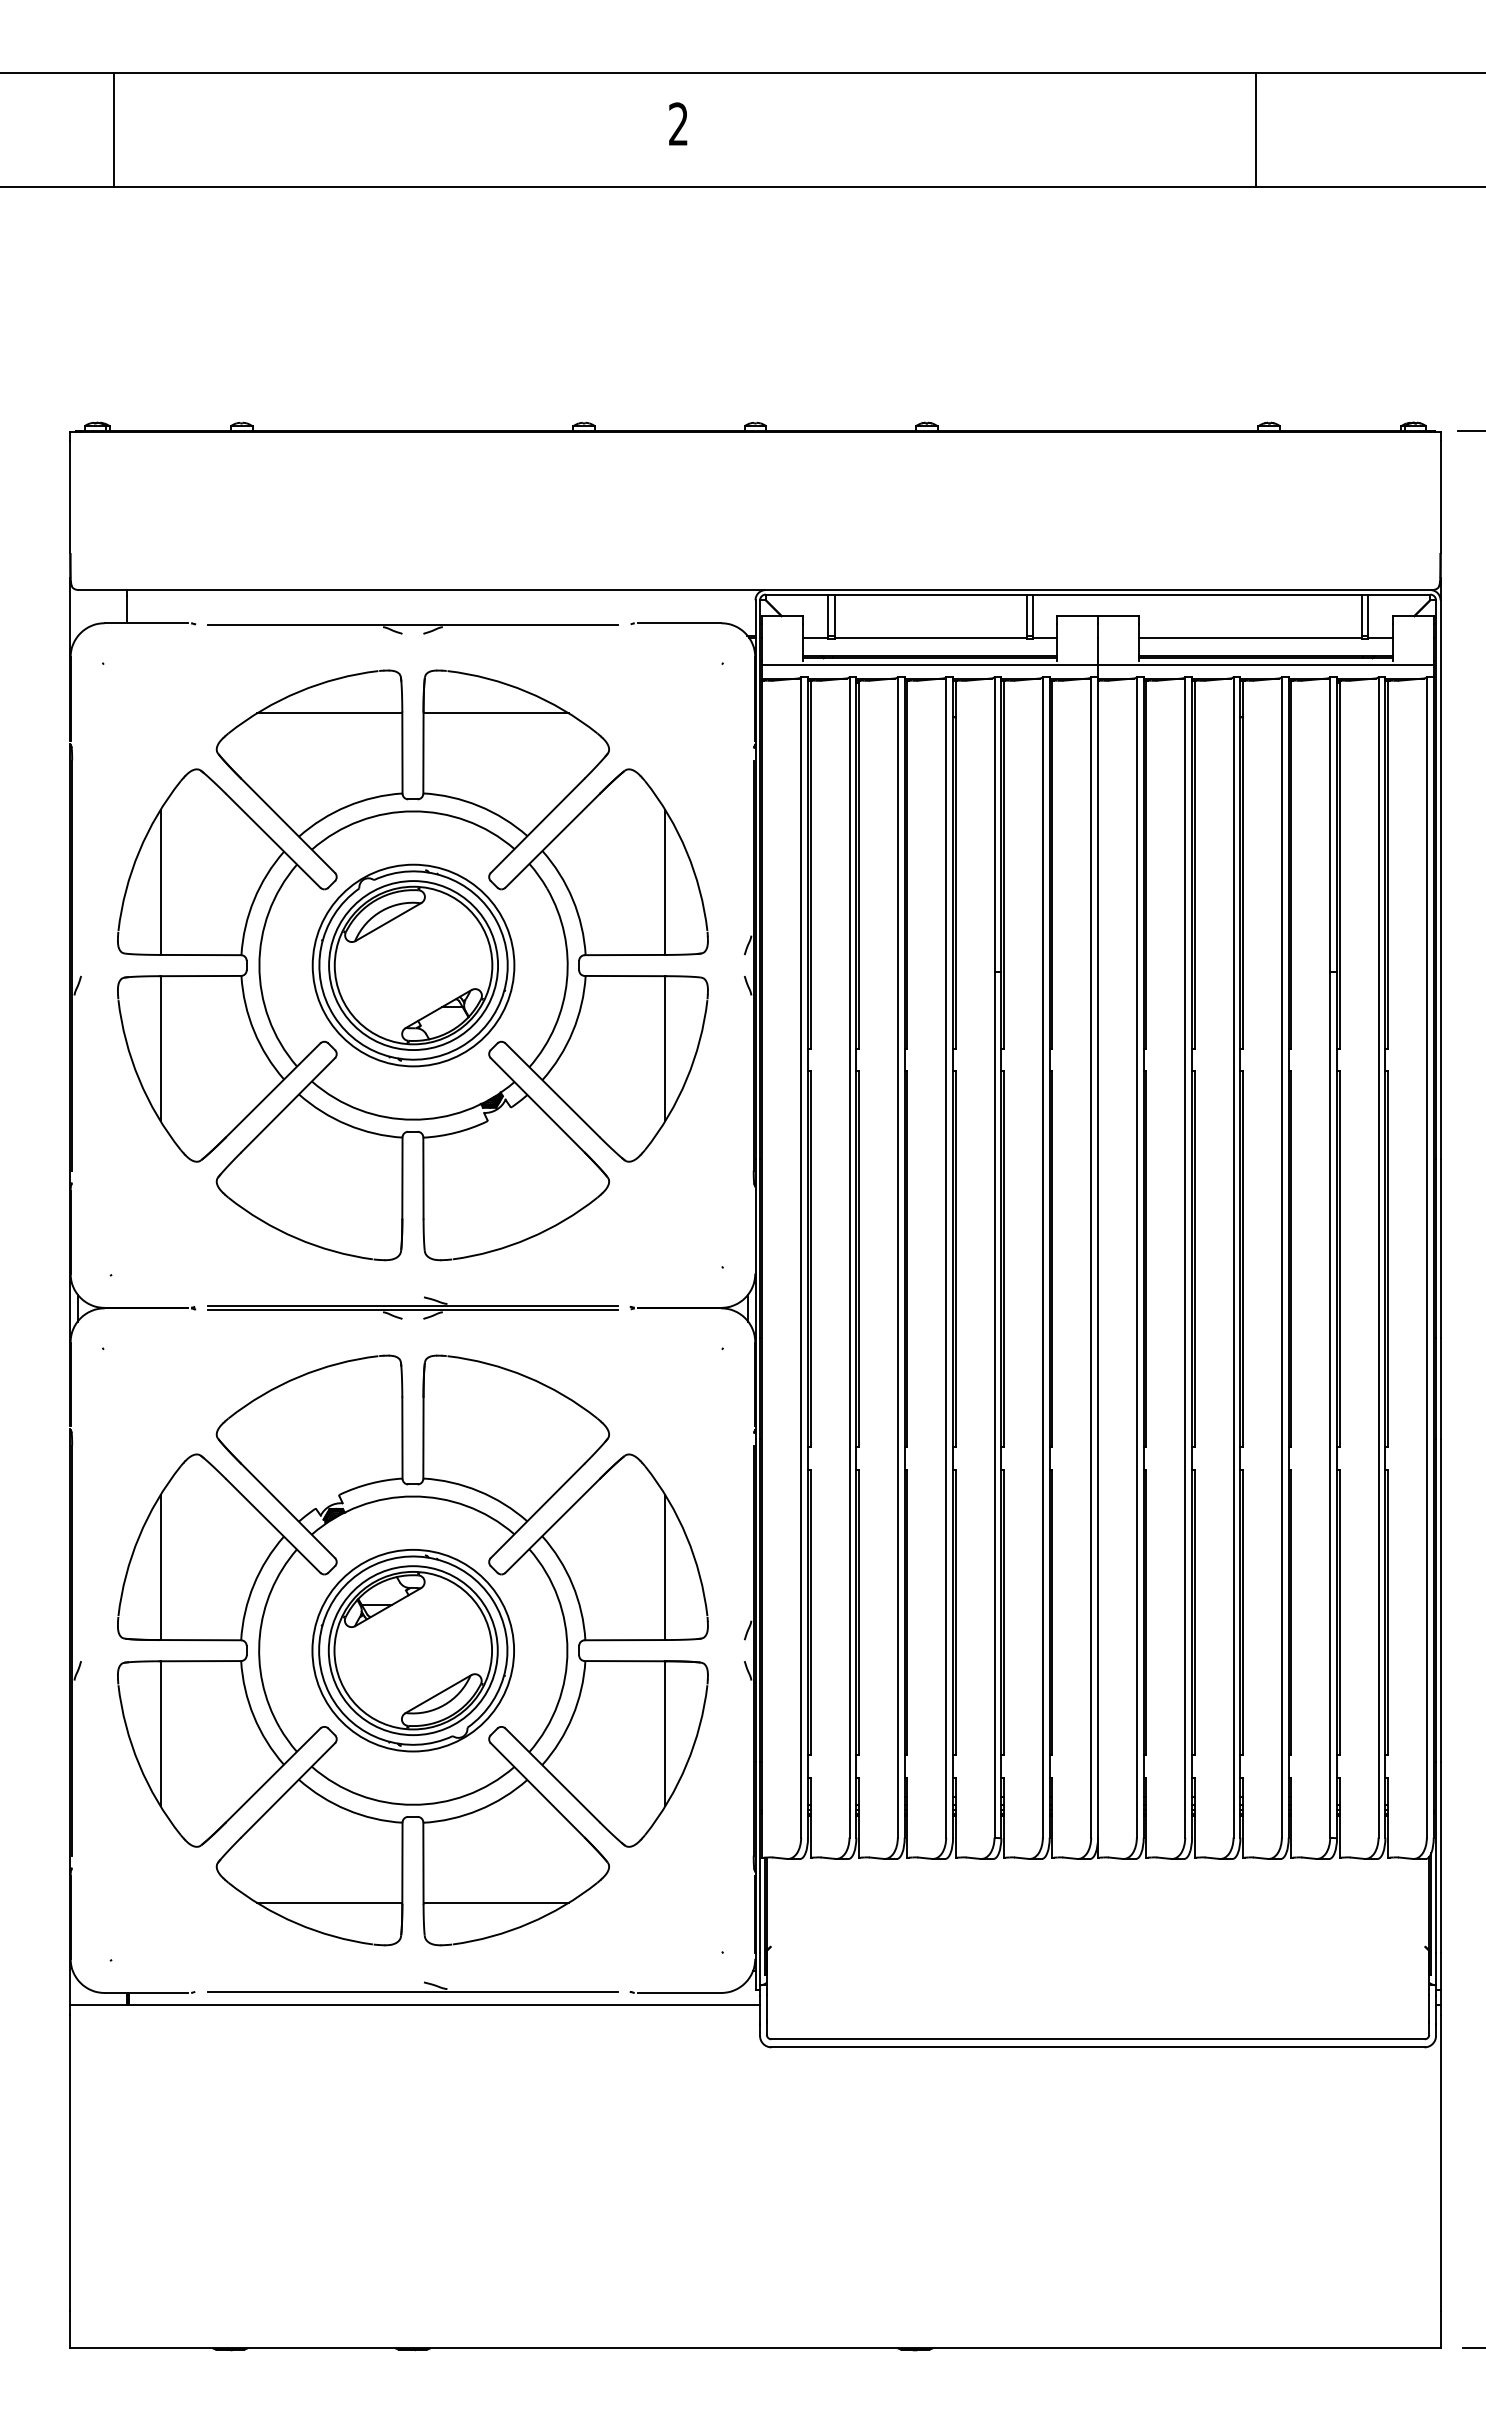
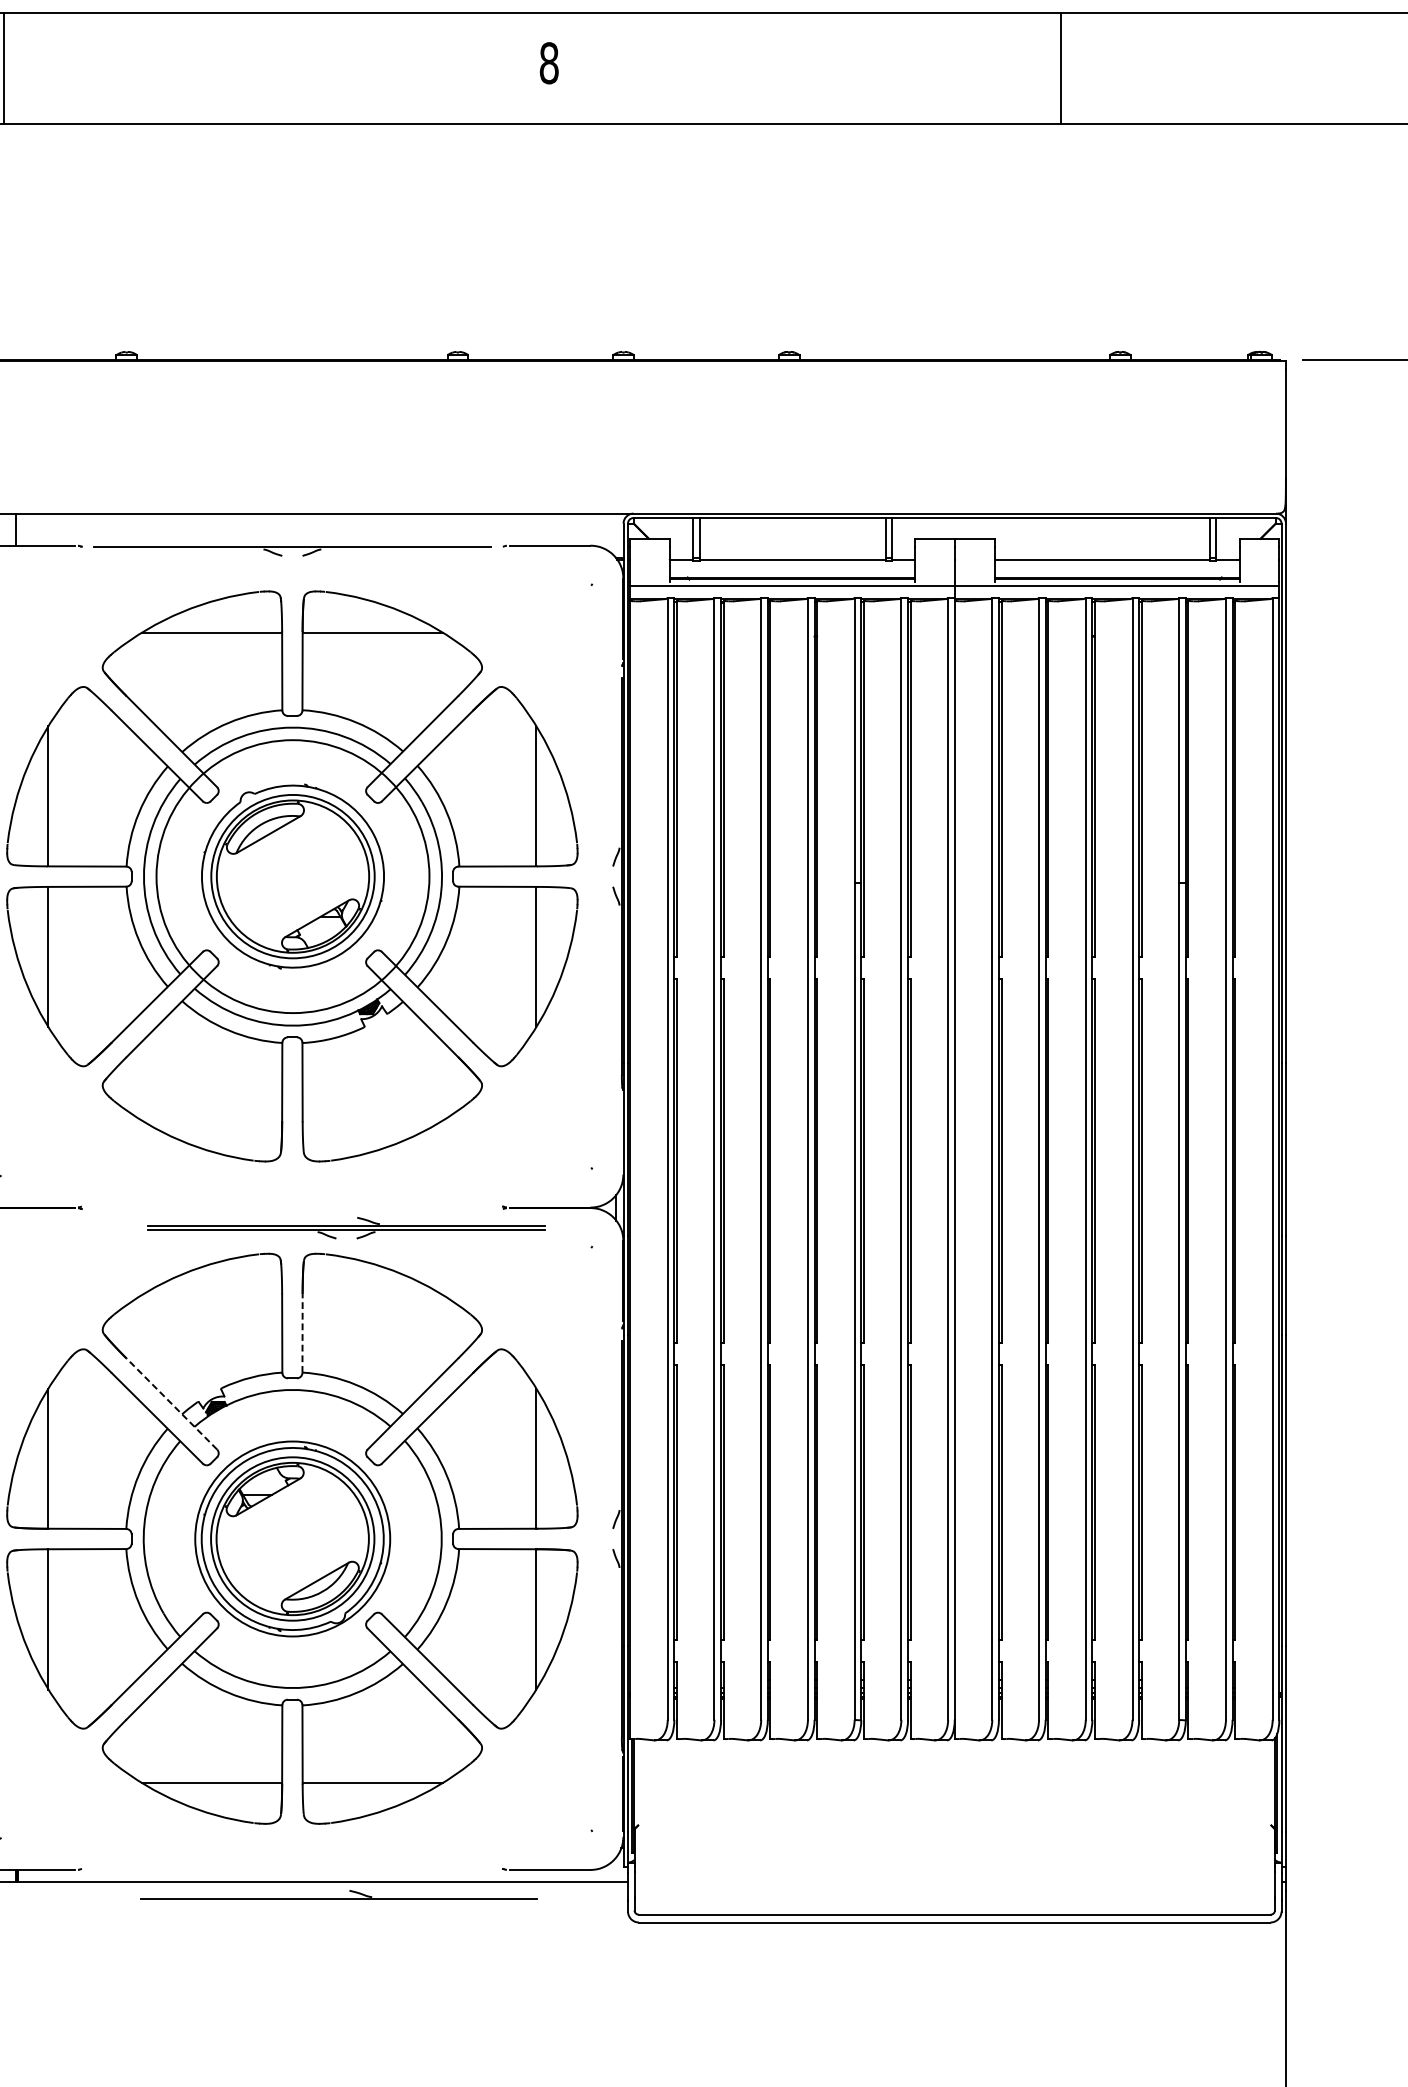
text: (678, 124) -> (549, 63), 2 -> 8
line: (1256, 129) -> (1061, 68), moved
circle: (413, 965) -> (292, 876), size x1.4
part: (412, 1307) -> (346, 1227), moved
line: (423, 1438) -> (302, 1333), solid -> dashed
line: (287, 1510) -> (171, 1403), solid -> dashed
part: (412, 1986) -> (338, 1894), moved

